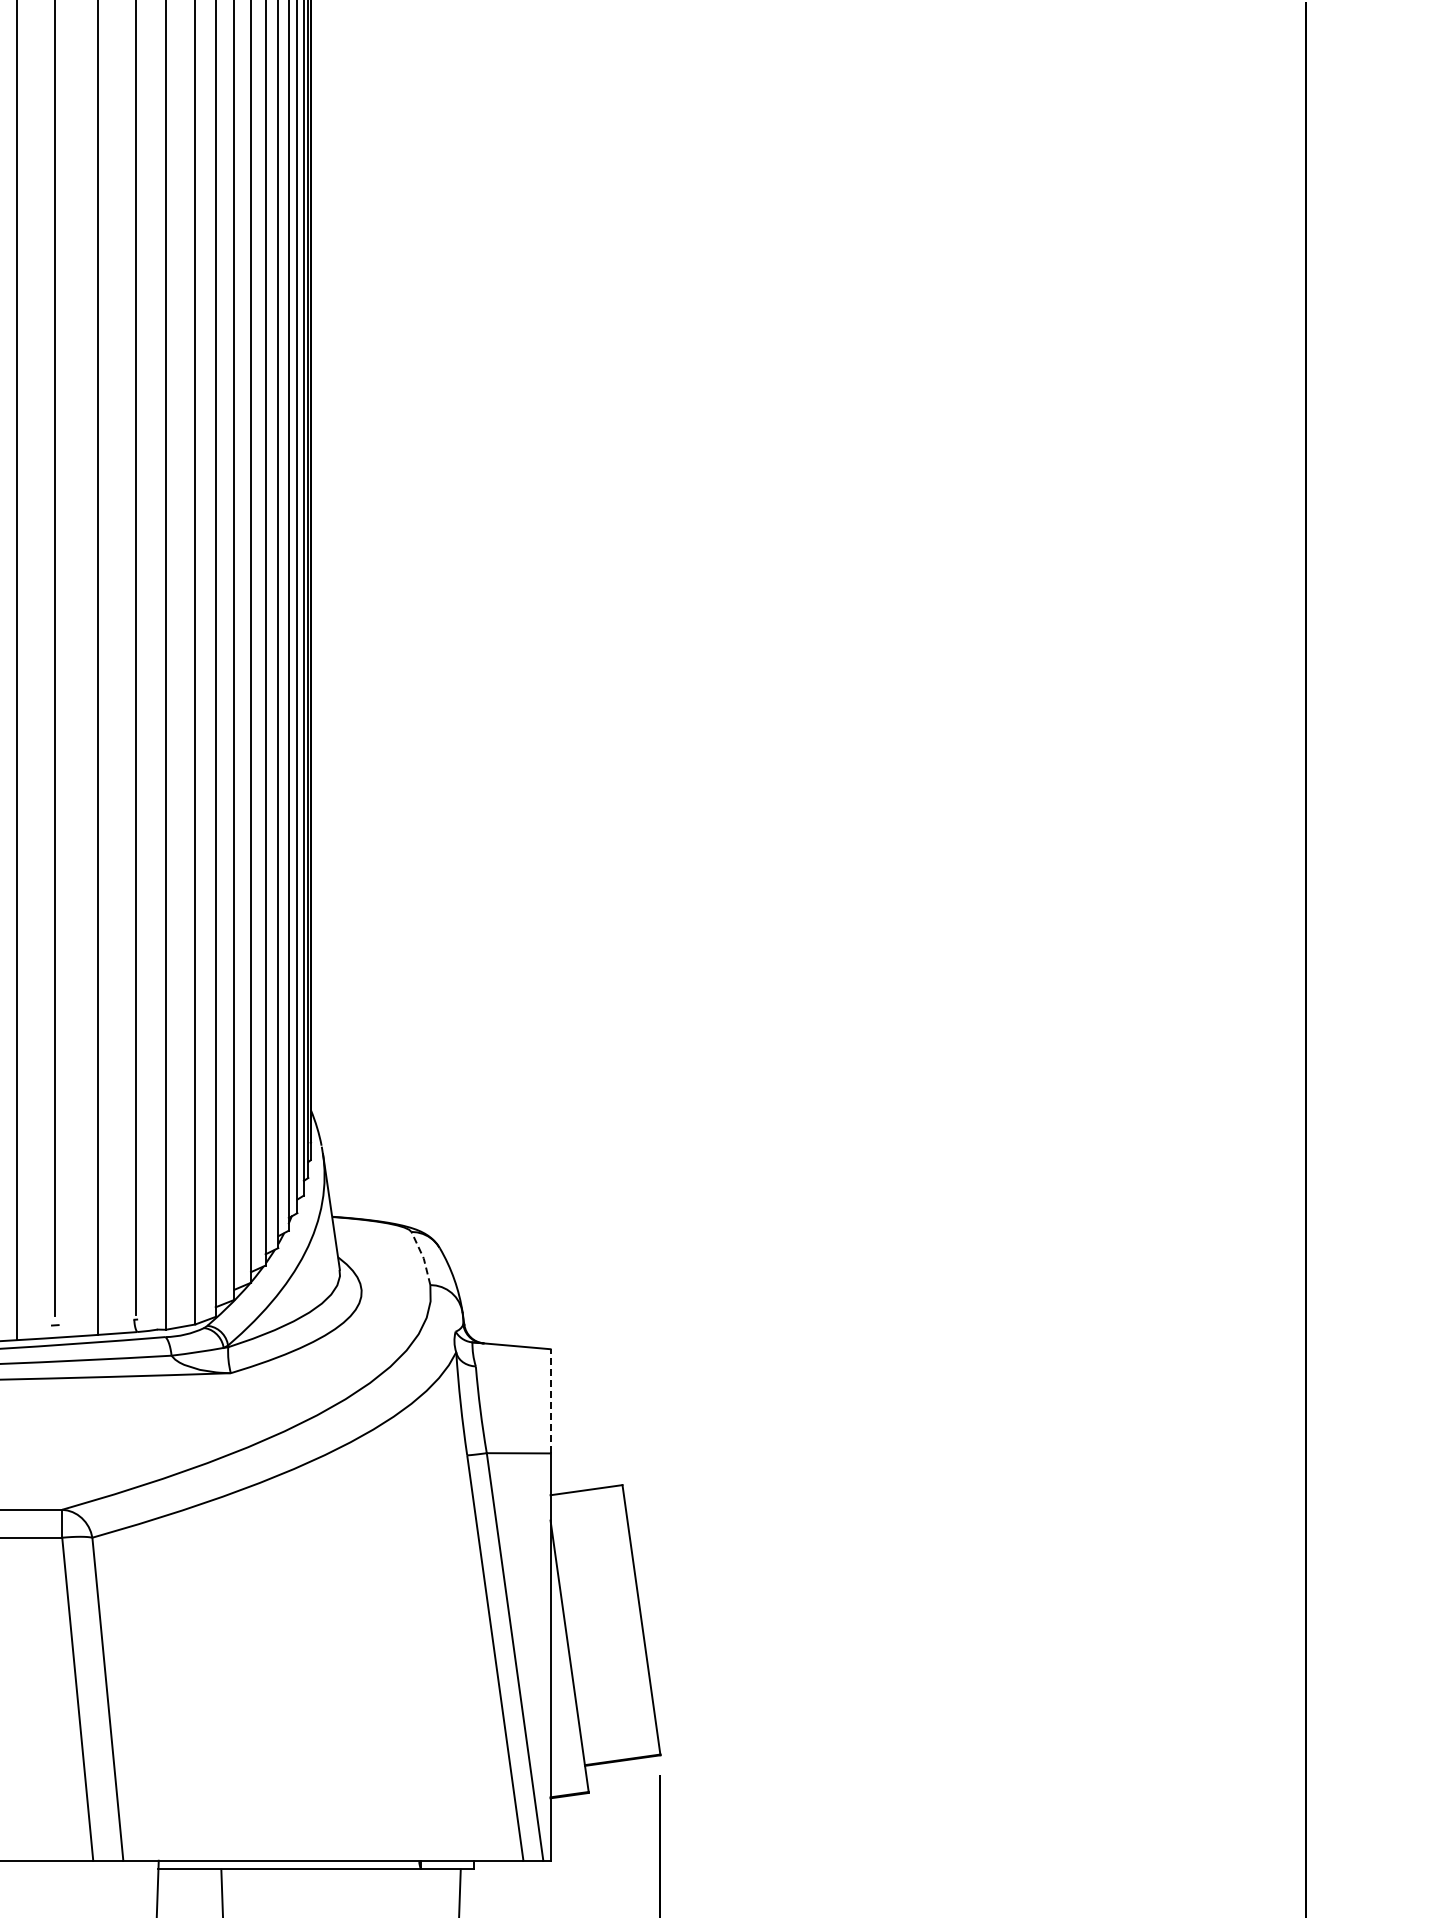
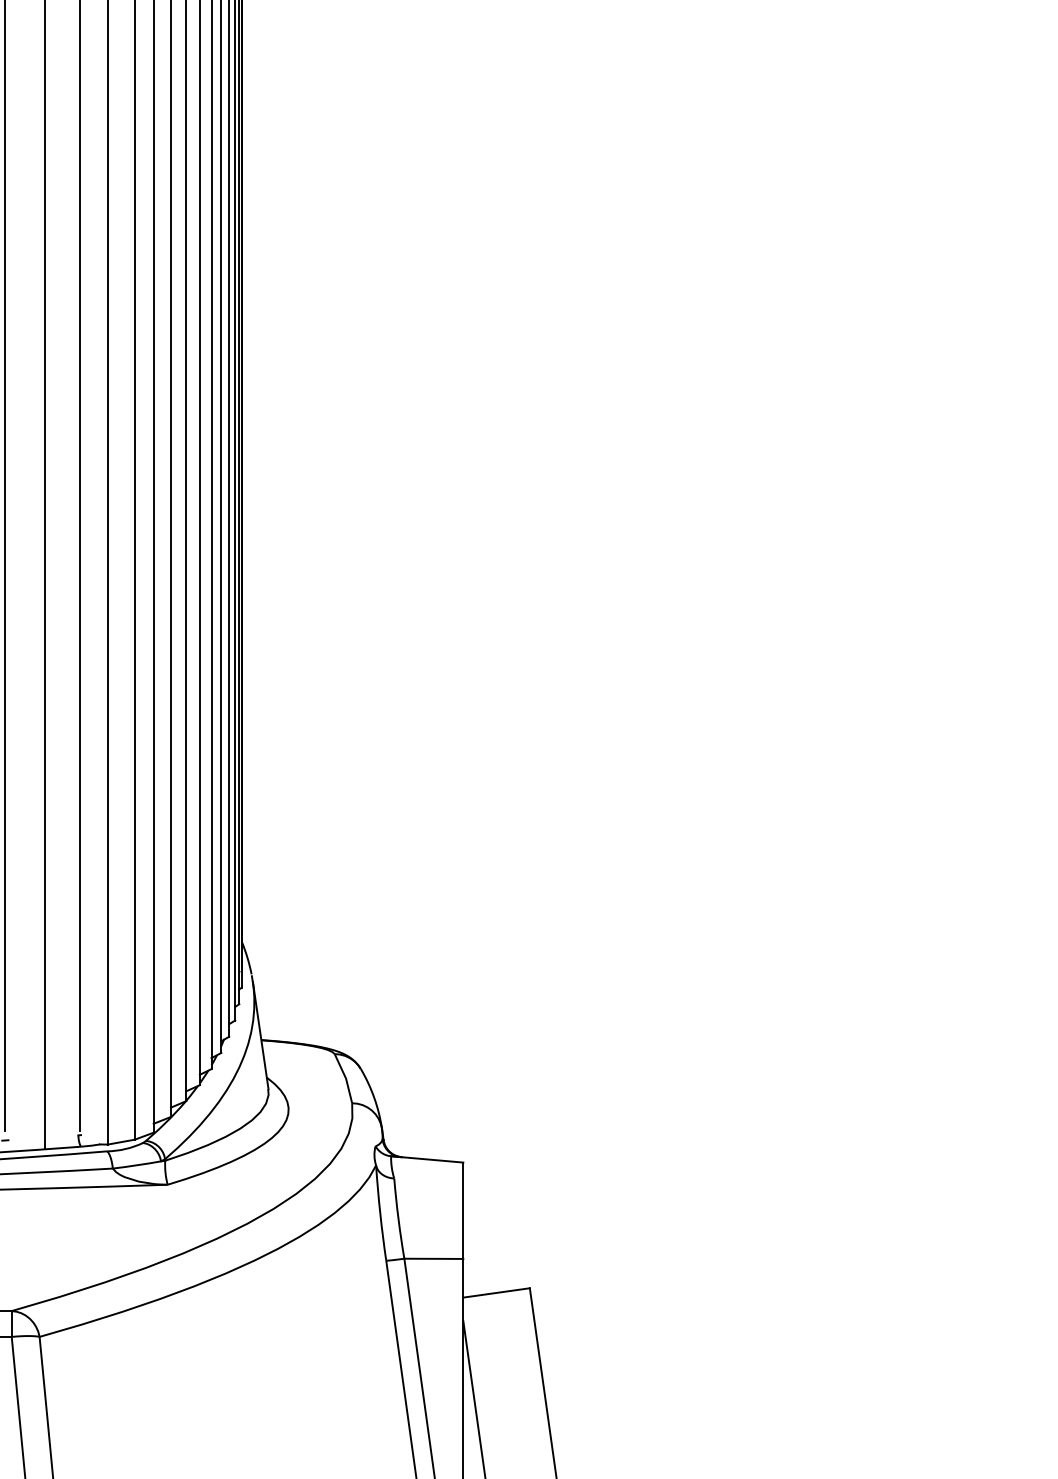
line: (423, 1257) -> (345, 1077), dashed -> solid
line: (550, 1400) -> (463, 1210), dashed -> solid

